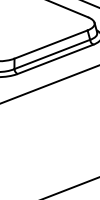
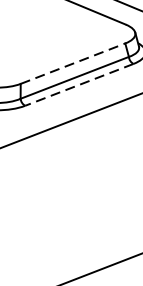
line: (51, 44) -> (73, 63), solid -> dashed
line: (55, 59) -> (79, 85), solid -> dashed

